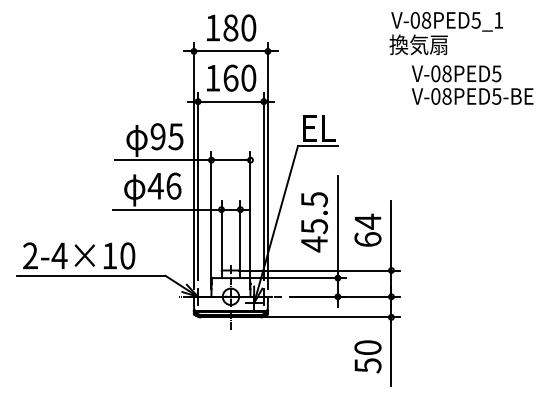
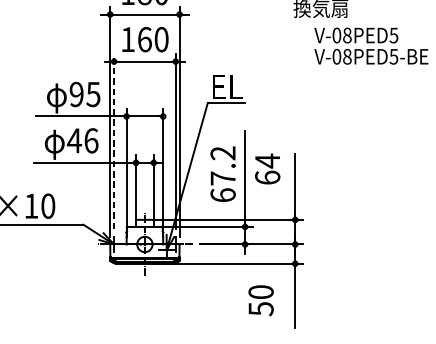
line: (198, 186) -> (114, 141), solid -> dashed
text: (313, 222) -> (222, 174), 45.5 -> 67.2
text: (367, 229) -> (267, 168), moved
text: (367, 356) -> (260, 300), moved

